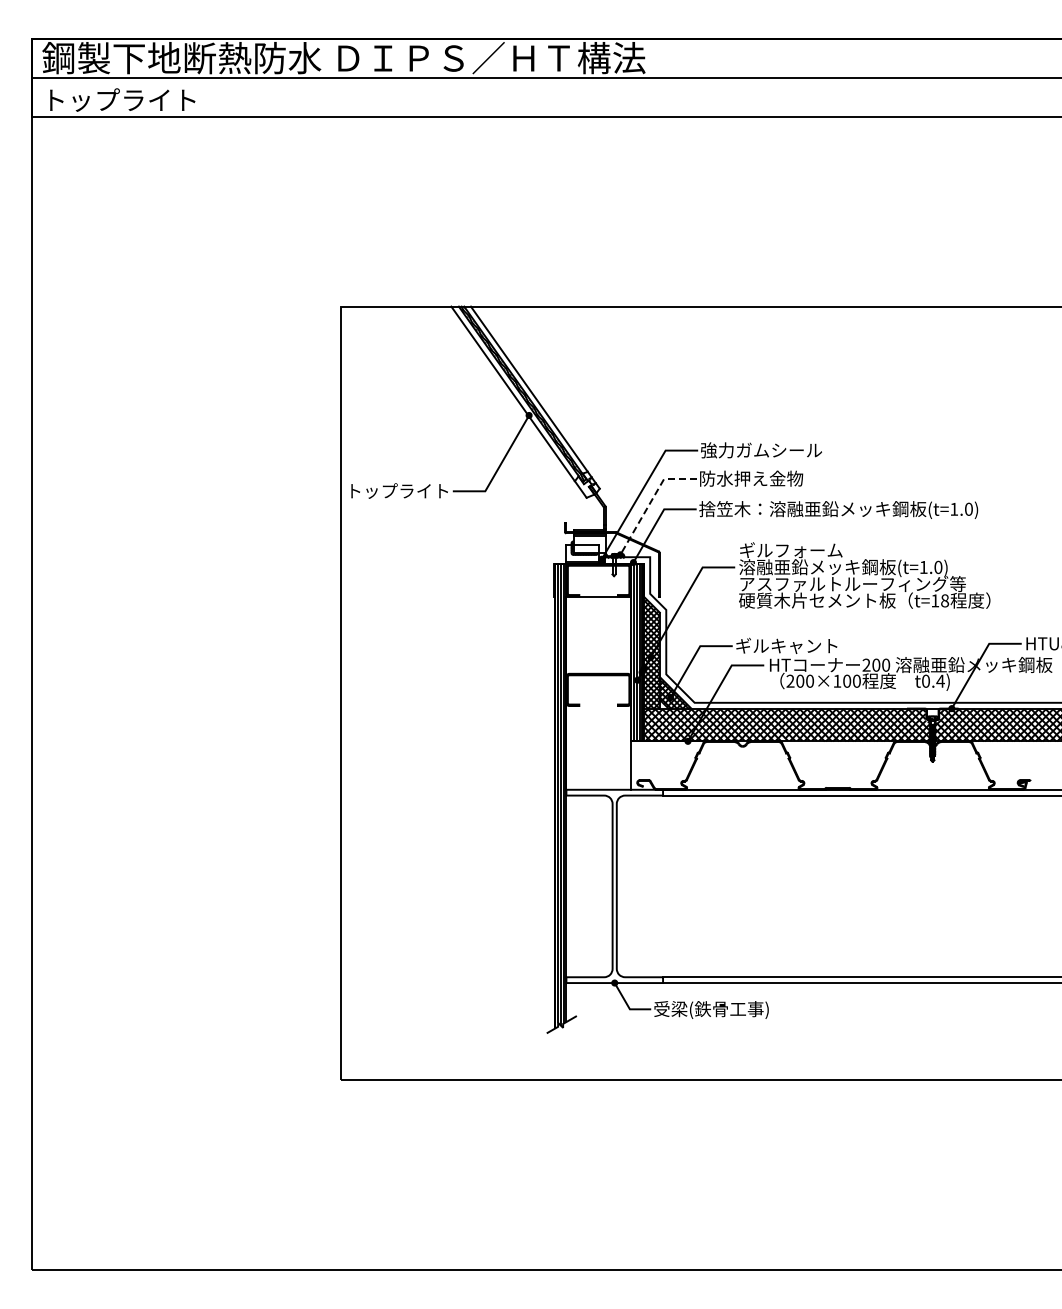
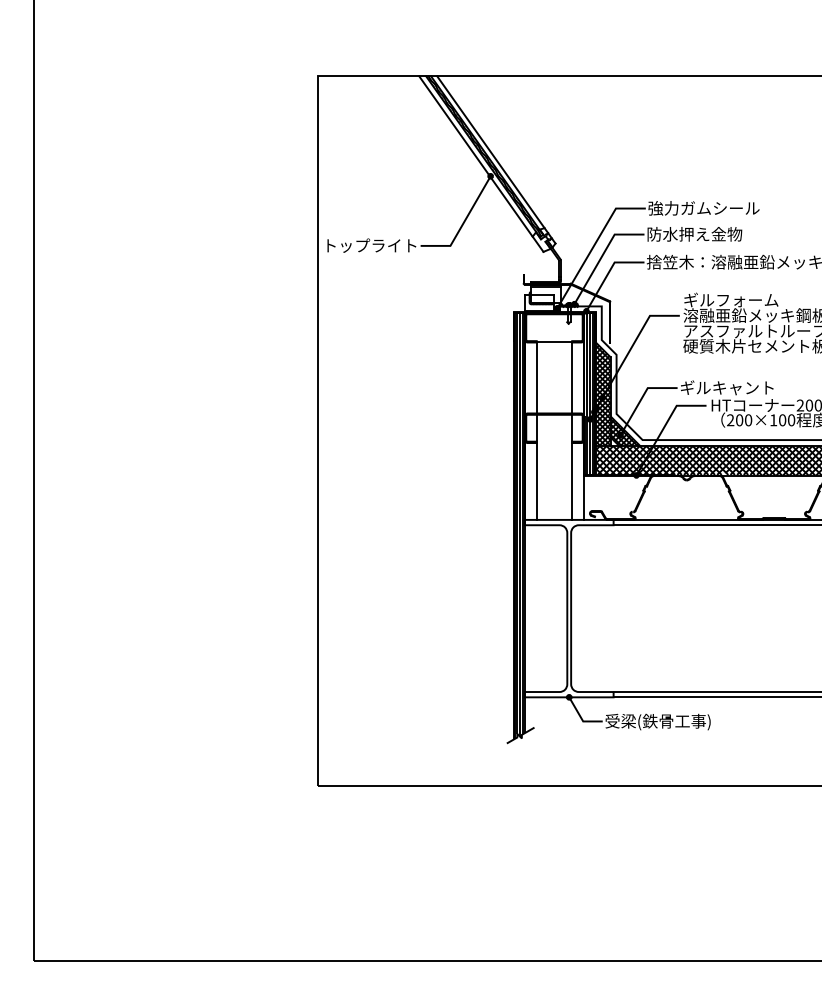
line: (650, 502) -> (602, 256), dashed -> solid
line: (579, 692) -> (536, 430), added
line: (617, 692) -> (571, 430), added

